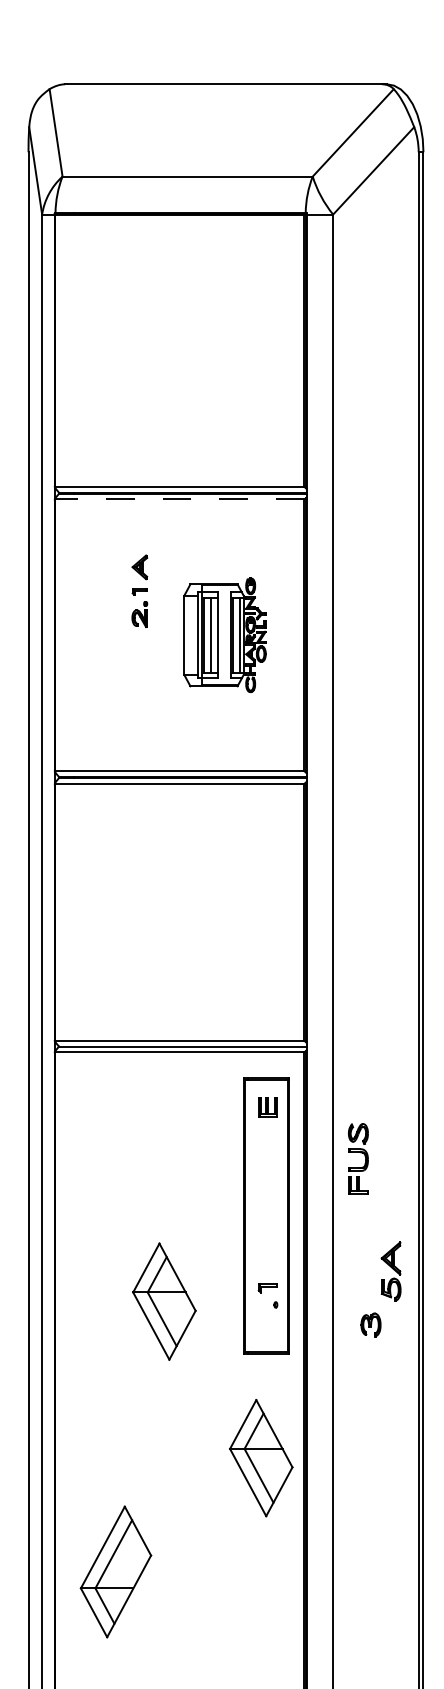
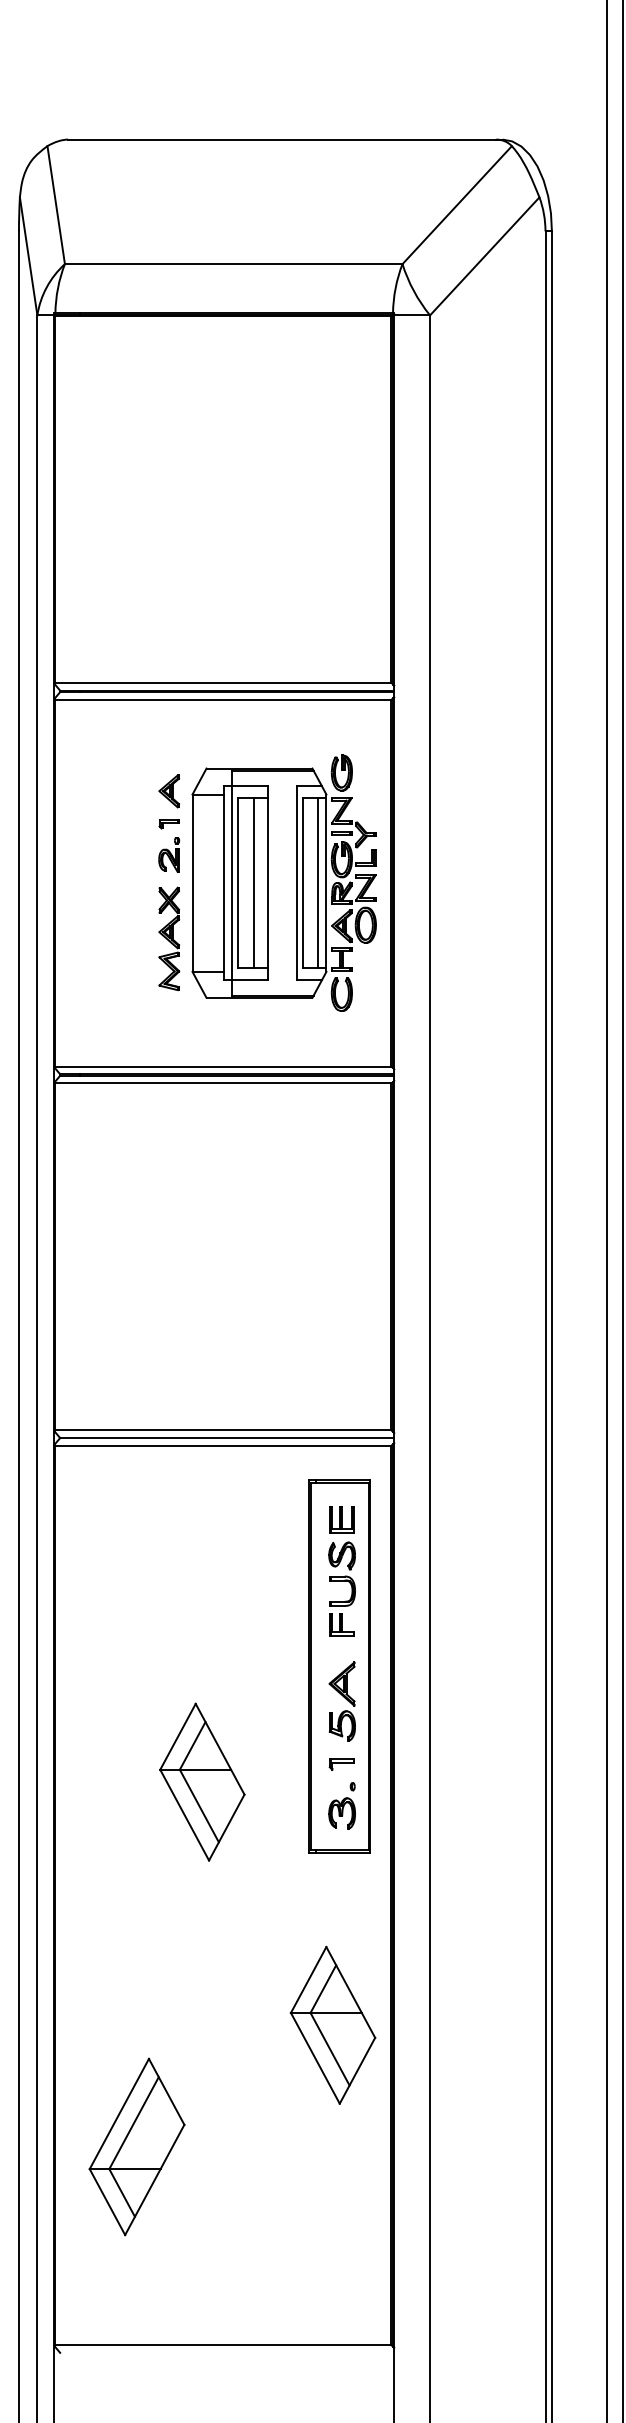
line: (179, 499) -> (222, 699), dashed -> solid
part: (224, 634) -> (283, 882), size x1.67
part: (140, 676) -> (169, 938), added
part: (357, 1152) -> (341, 1581), moved
part: (390, 1271) -> (341, 1701), moved
part: (370, 1324) -> (341, 1813), moved
part: (260, 1457) -> (332, 2024), moved

